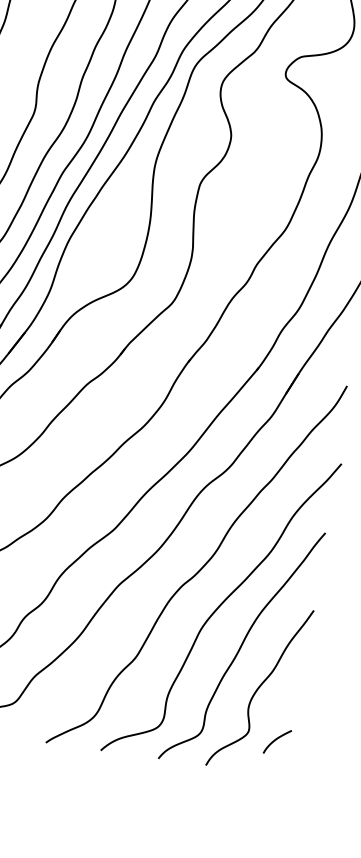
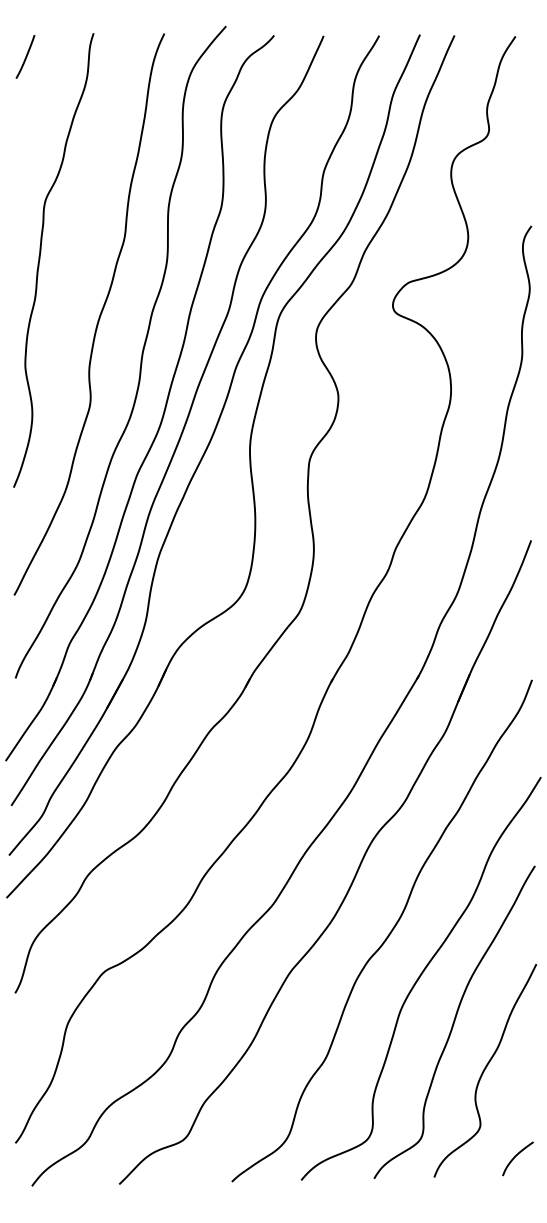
curve: (276, 739) -> (516, 1156), moved

